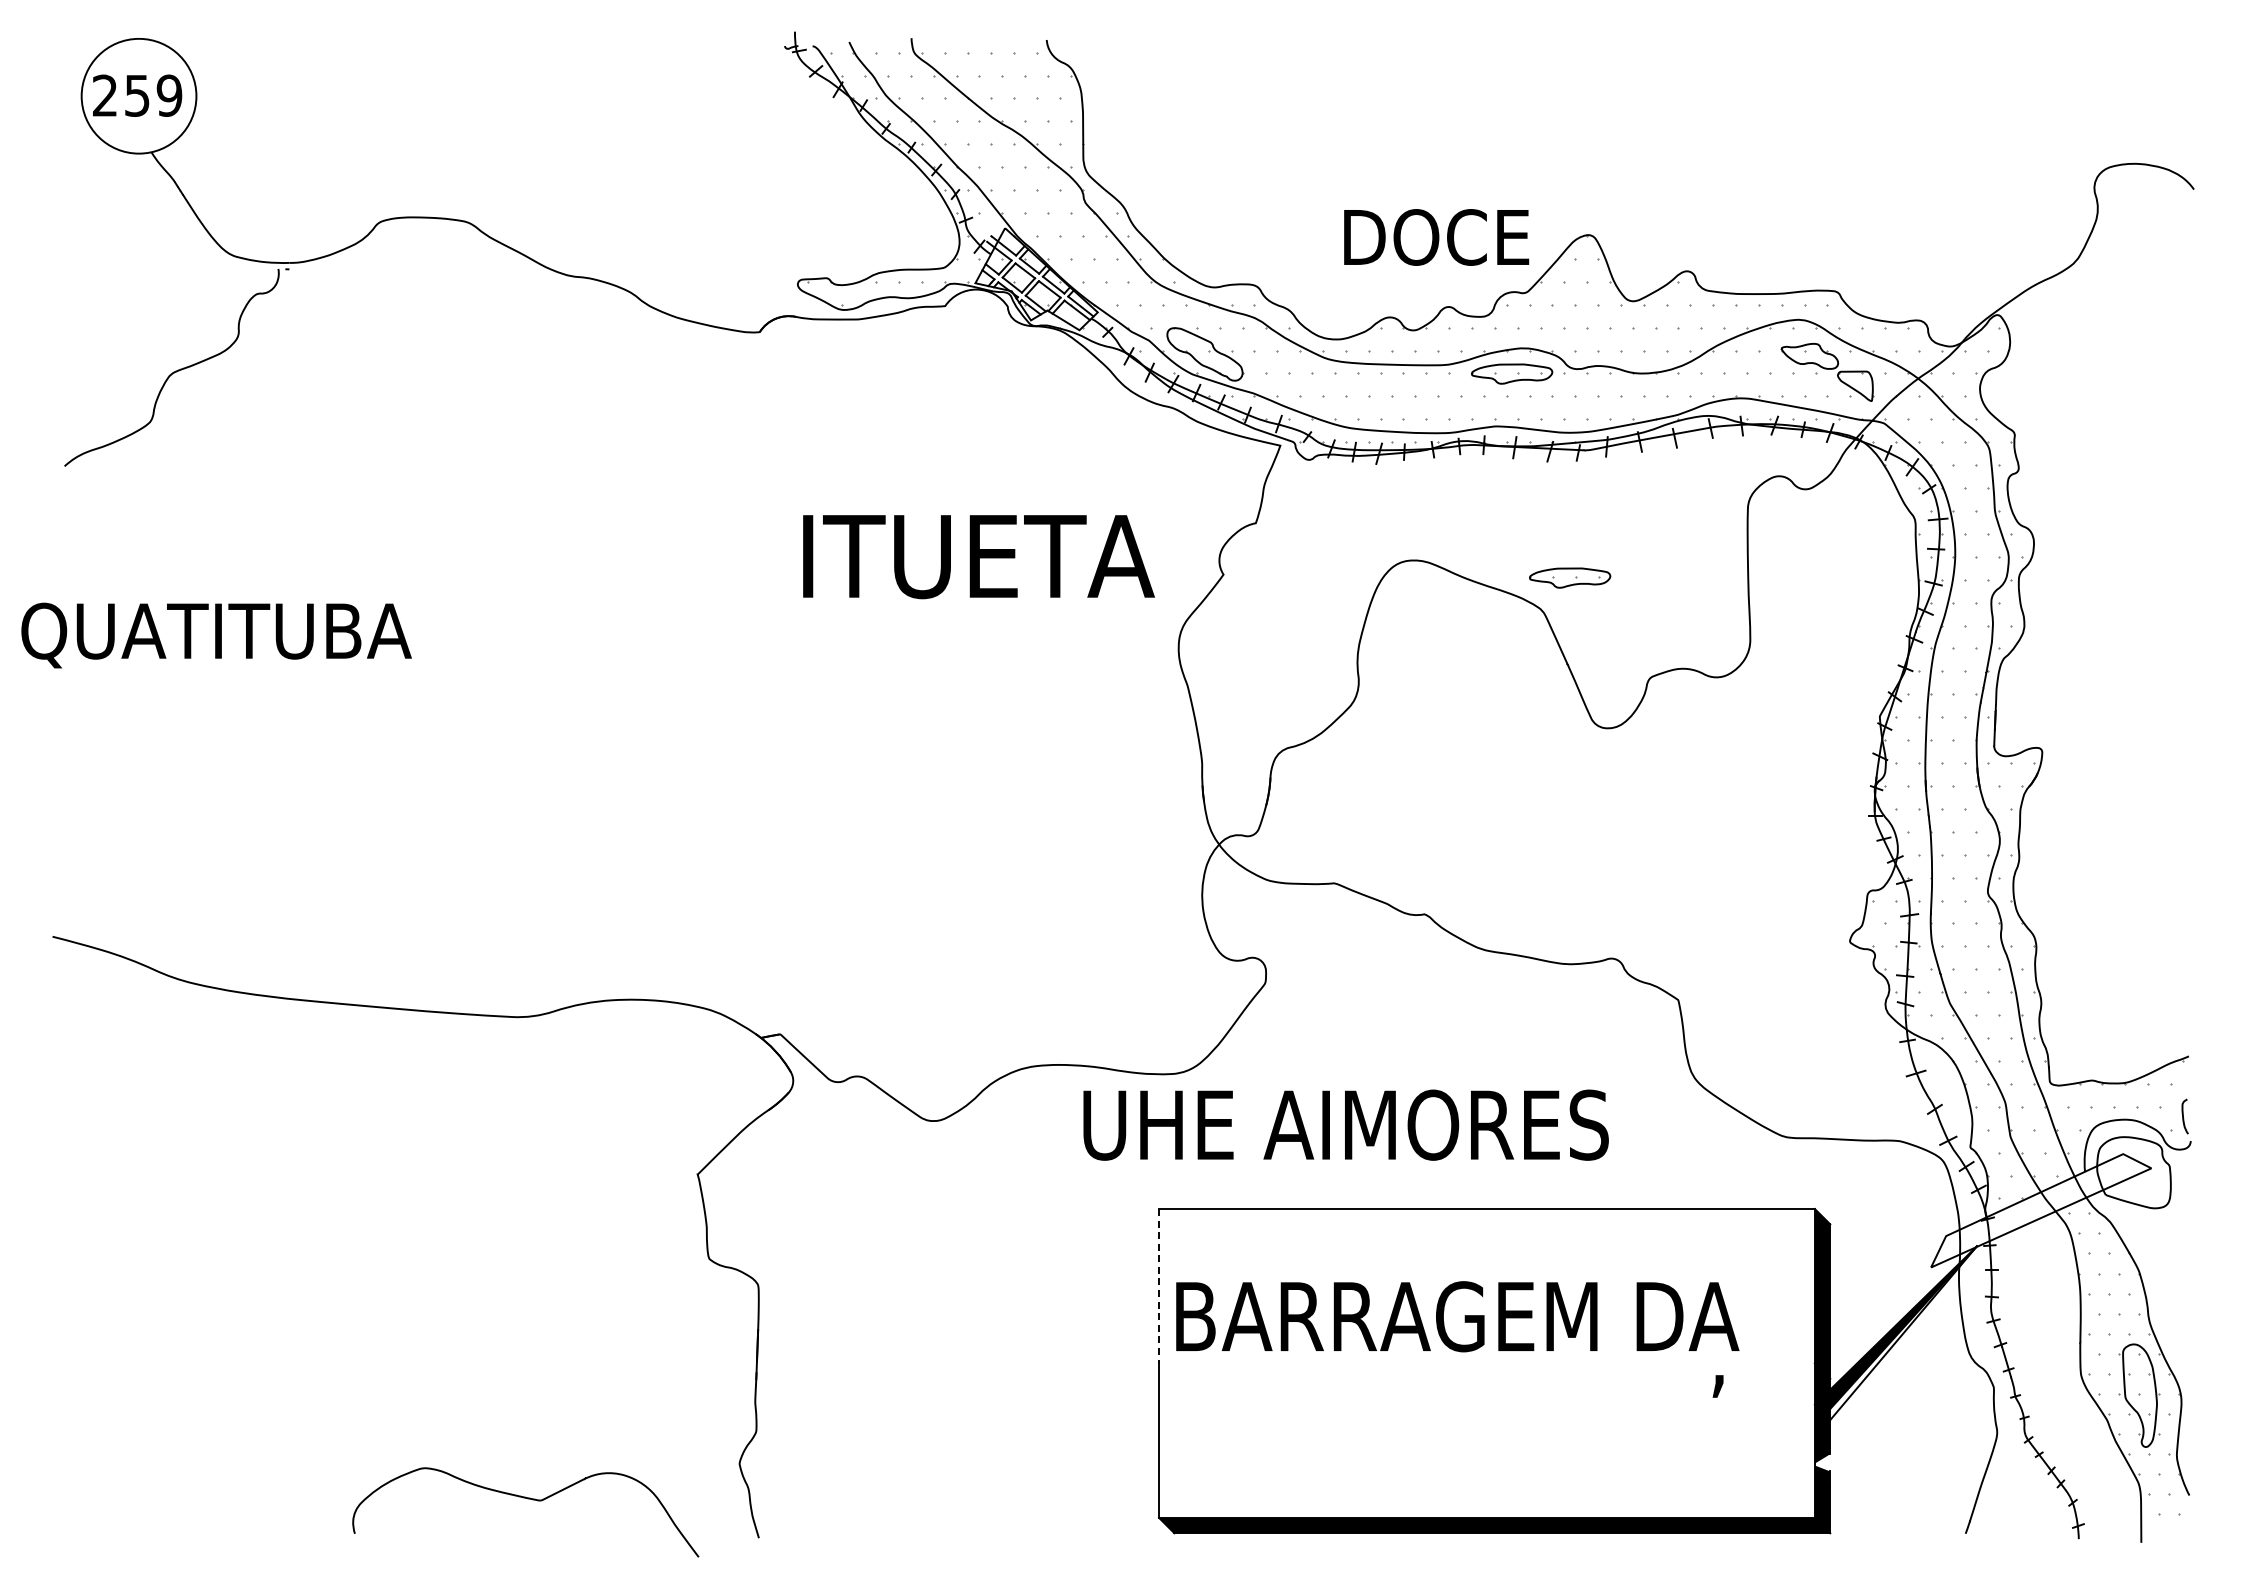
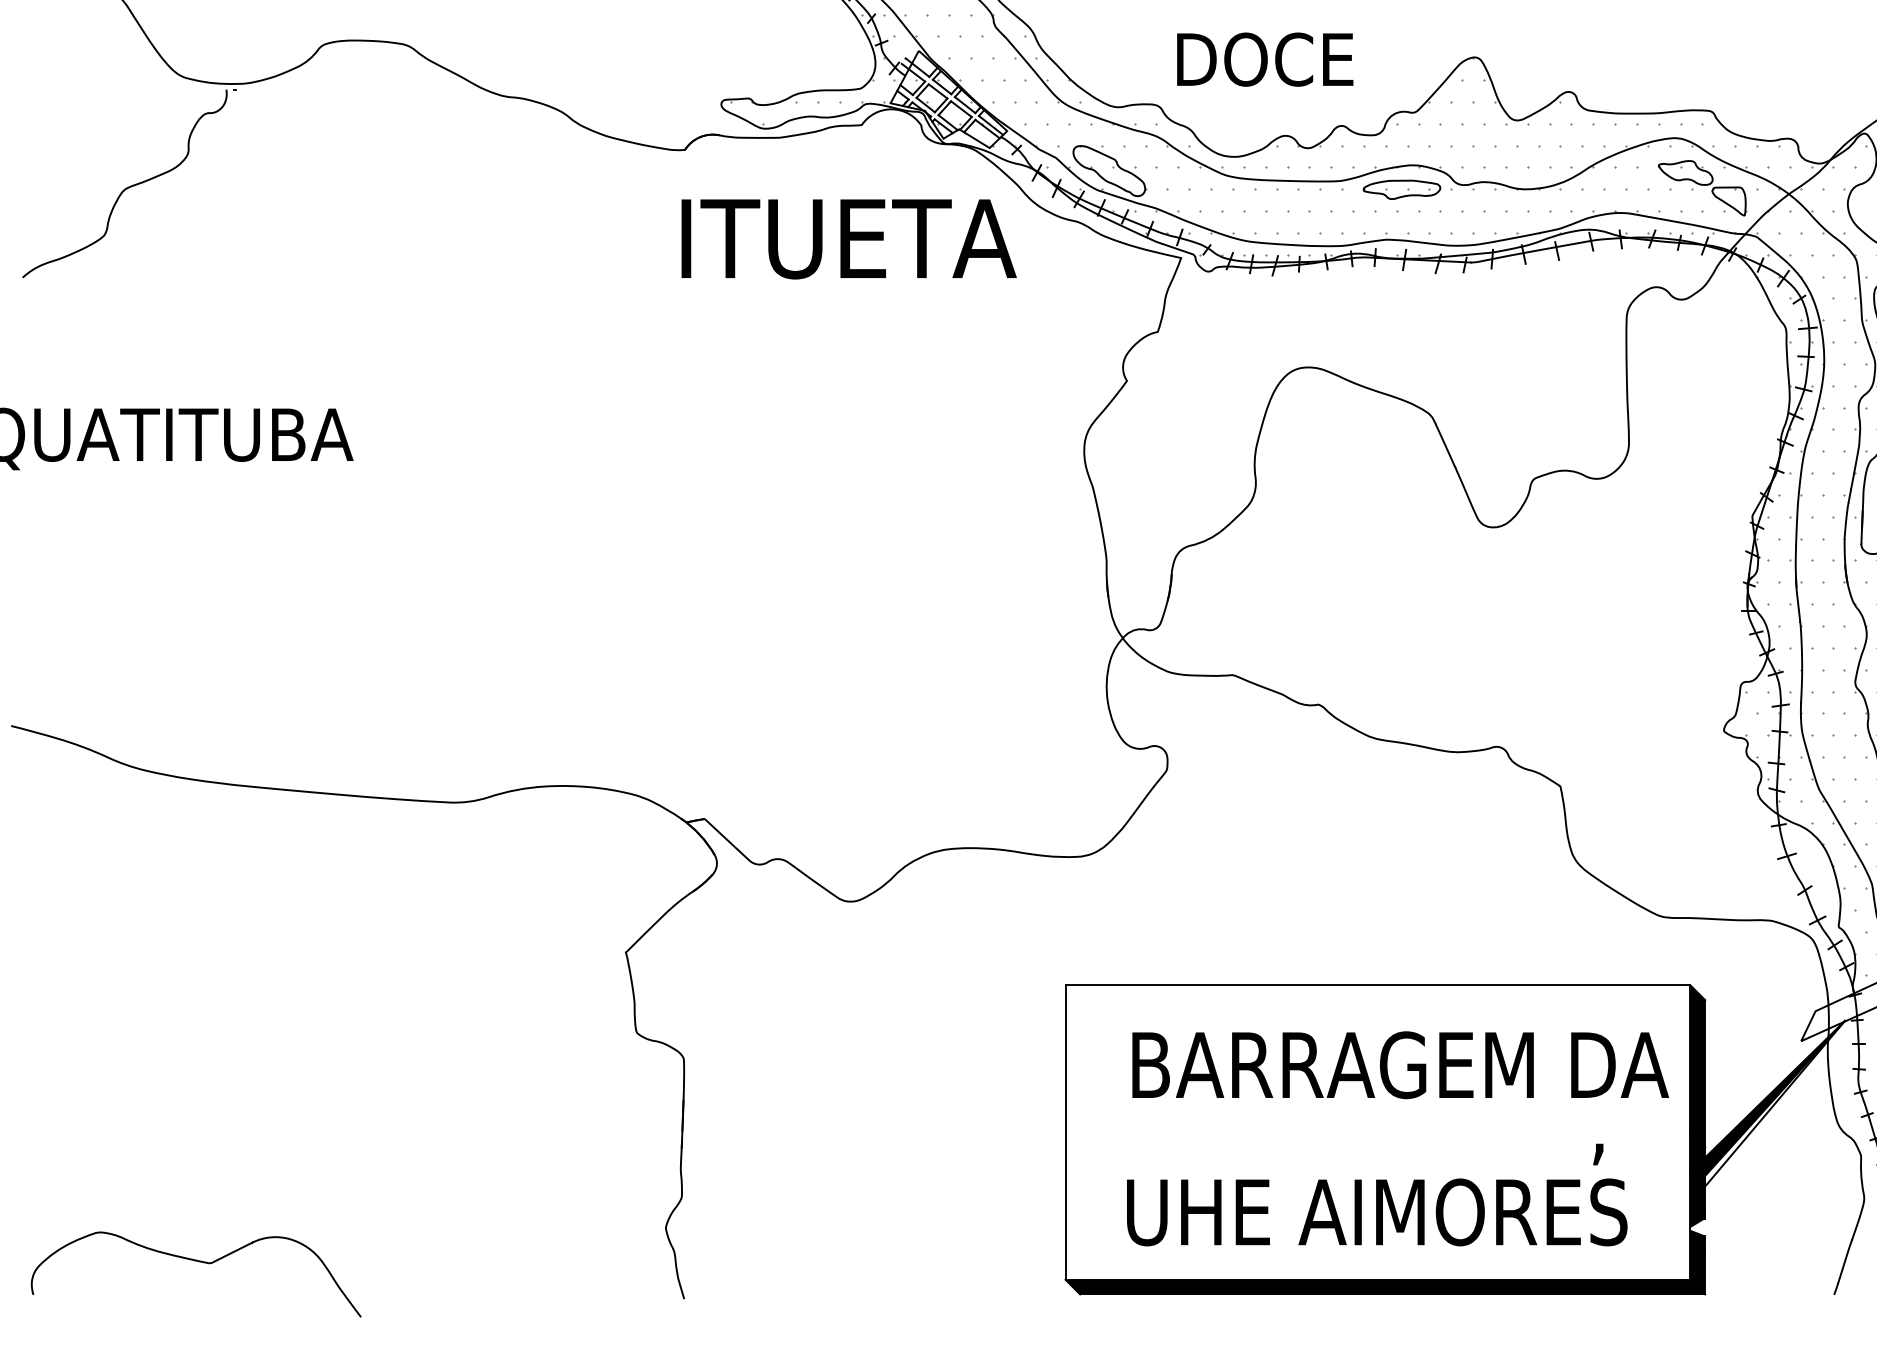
text: (1436, 237) -> (1265, 59), moved
text: (978, 557) -> (848, 239), moved
part: (1570, 577) -> (1457, 383), removed
text: (1345, 1124) -> (1376, 1211), moved
line: (1159, 1286) -> (1065, 1059), dashed -> solid
text: (1457, 1316) -> (1400, 1065), moved
curve: (527, 1499) -> (197, 1262), moved

